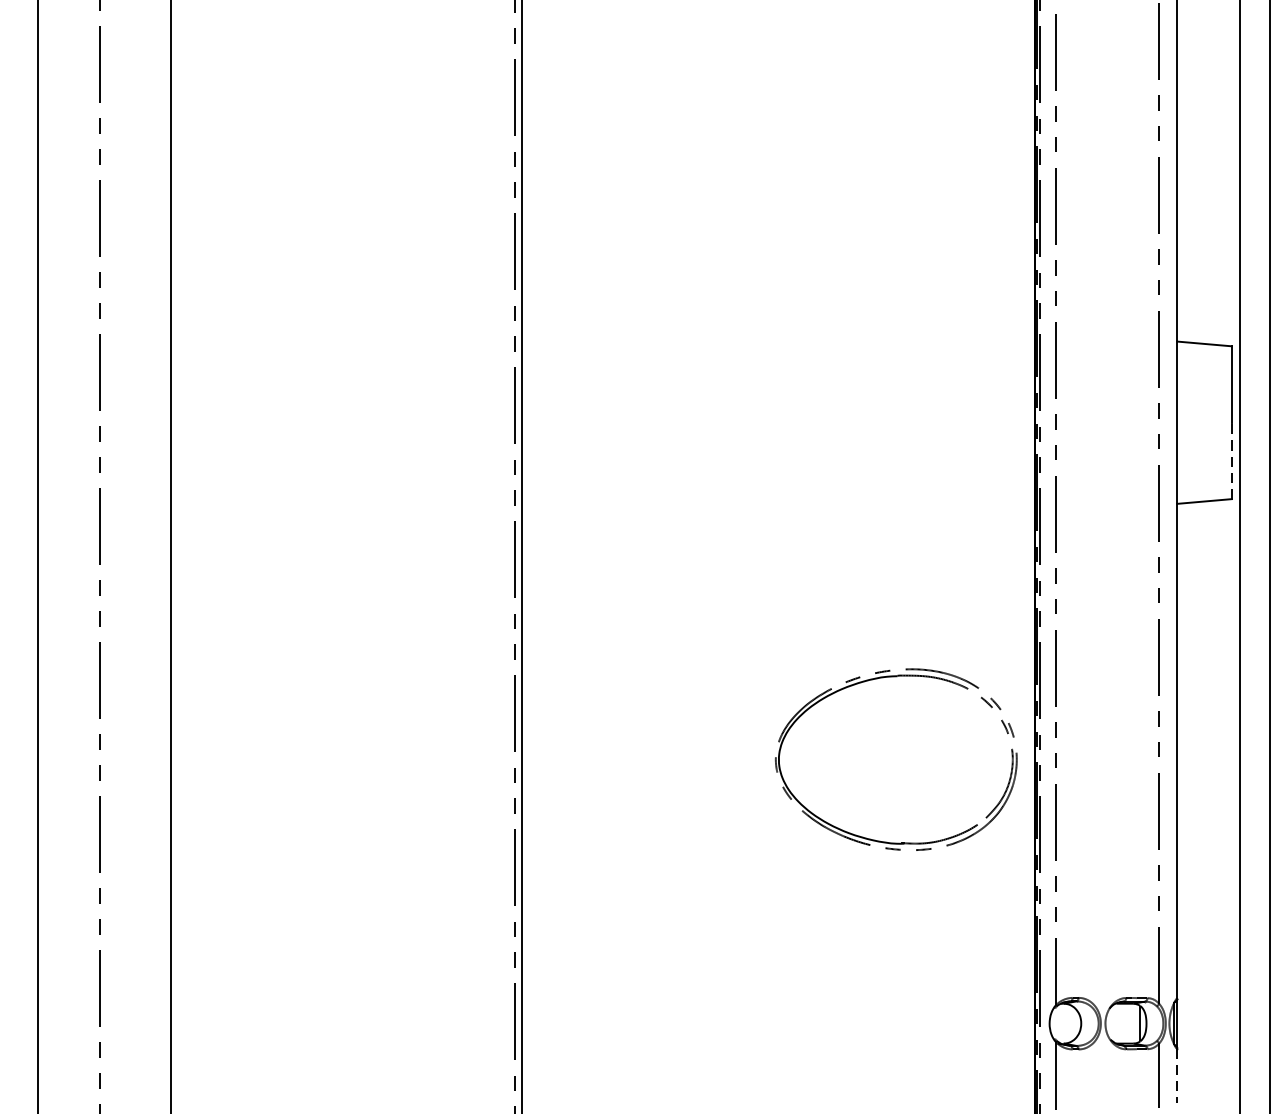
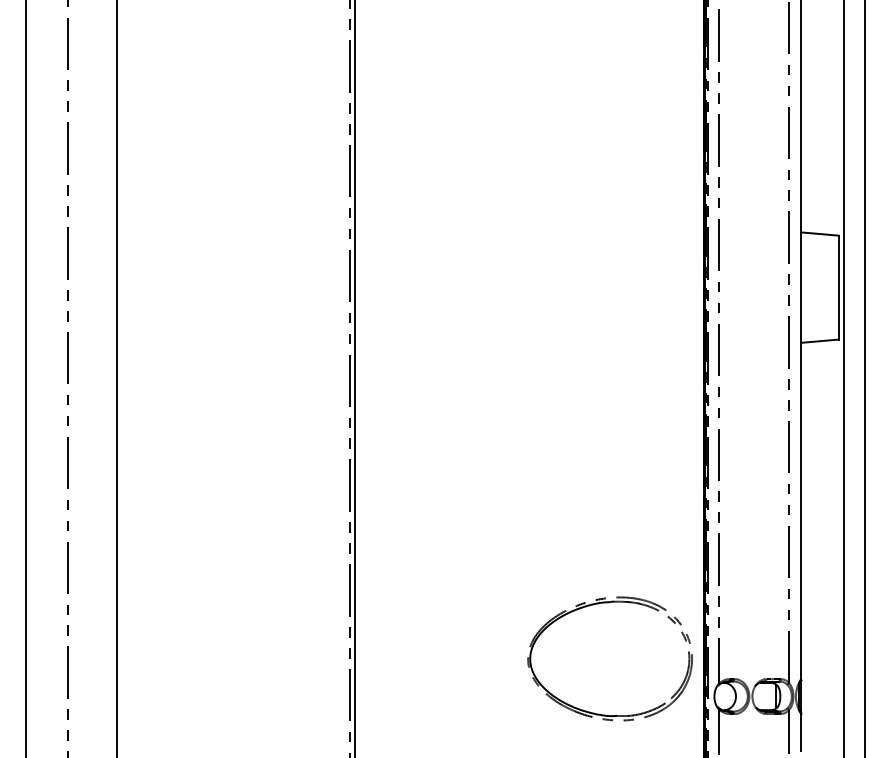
line: (1231, 460) -> (838, 313), dashed -> solid
part: (895, 678) -> (609, 603), moved
line: (1177, 1076) -> (801, 732), dashed -> solid

